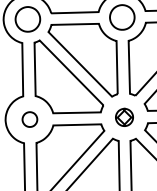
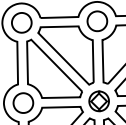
part: (124, 117) -> (99, 101), size x1.43
part: (29, 119) -> (23, 102), size x1.67

